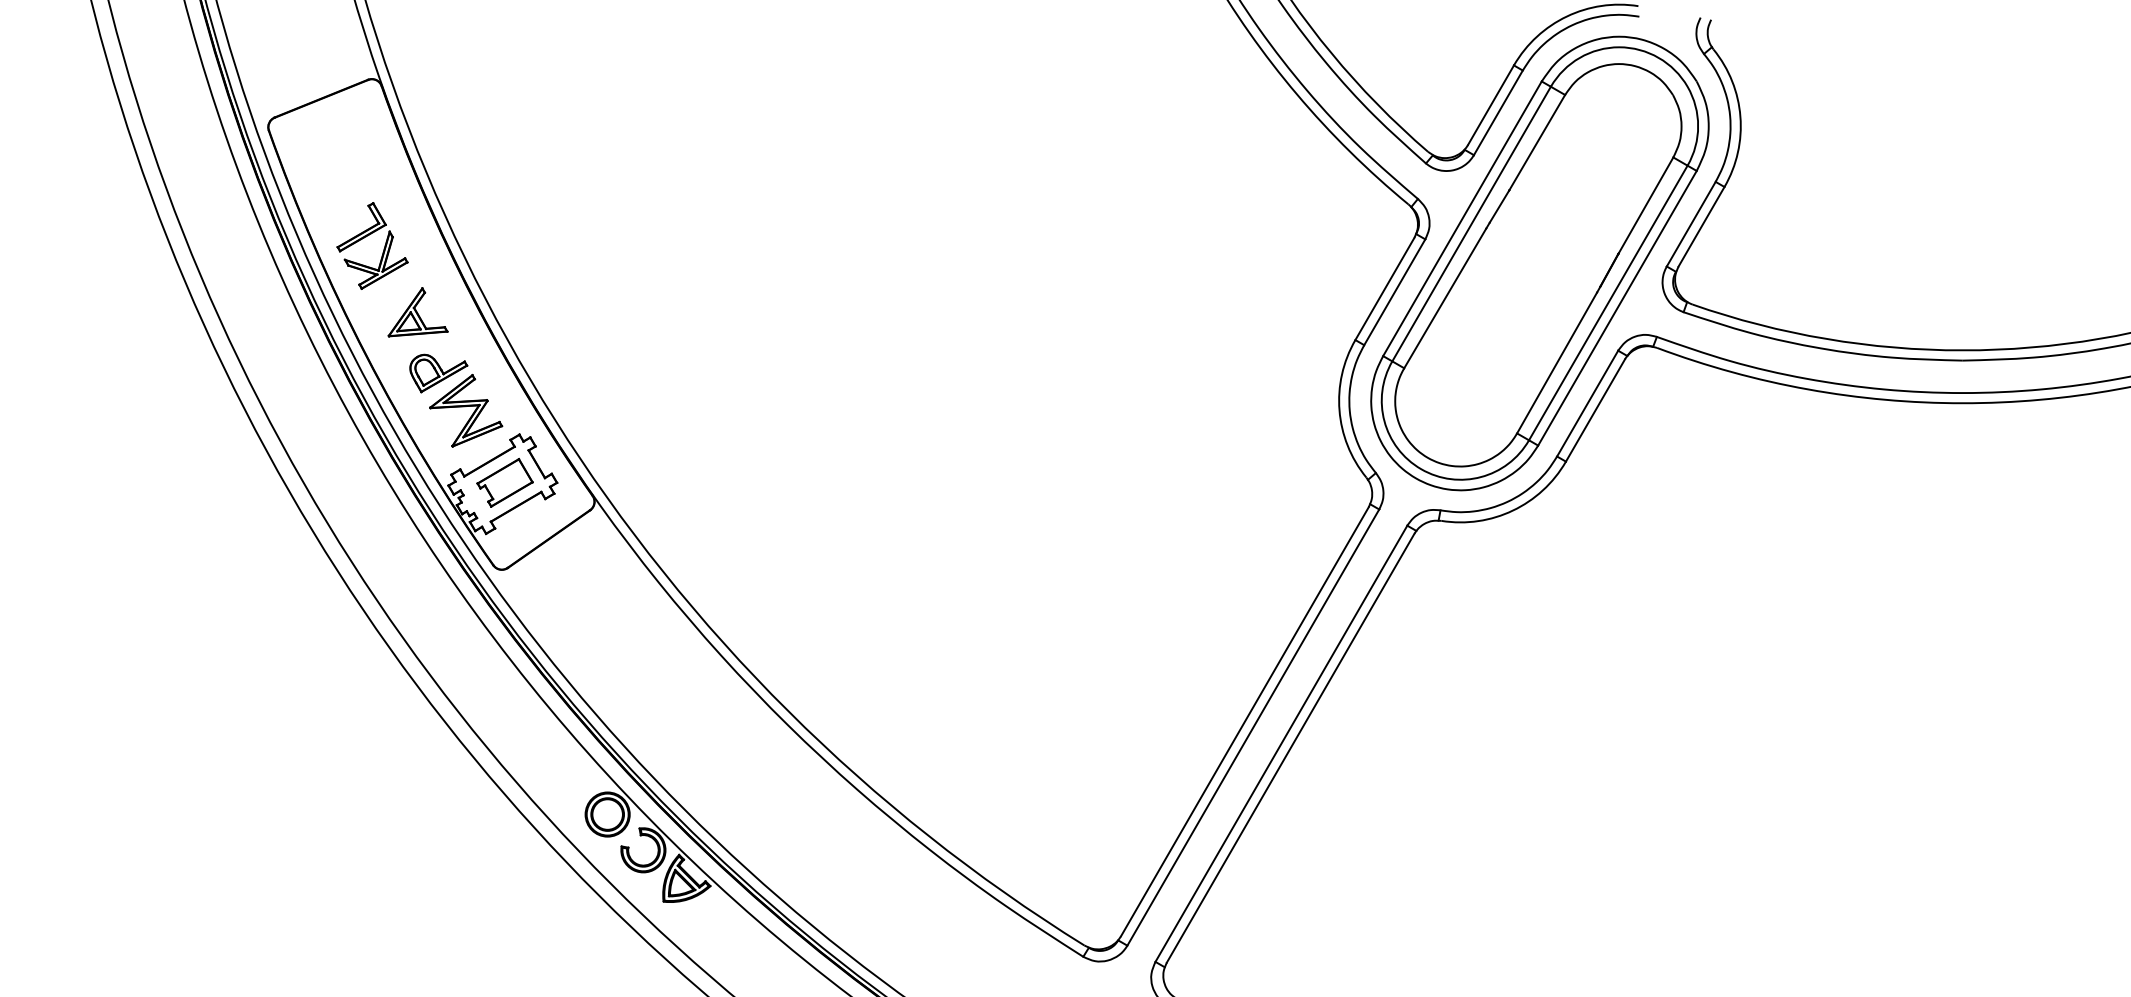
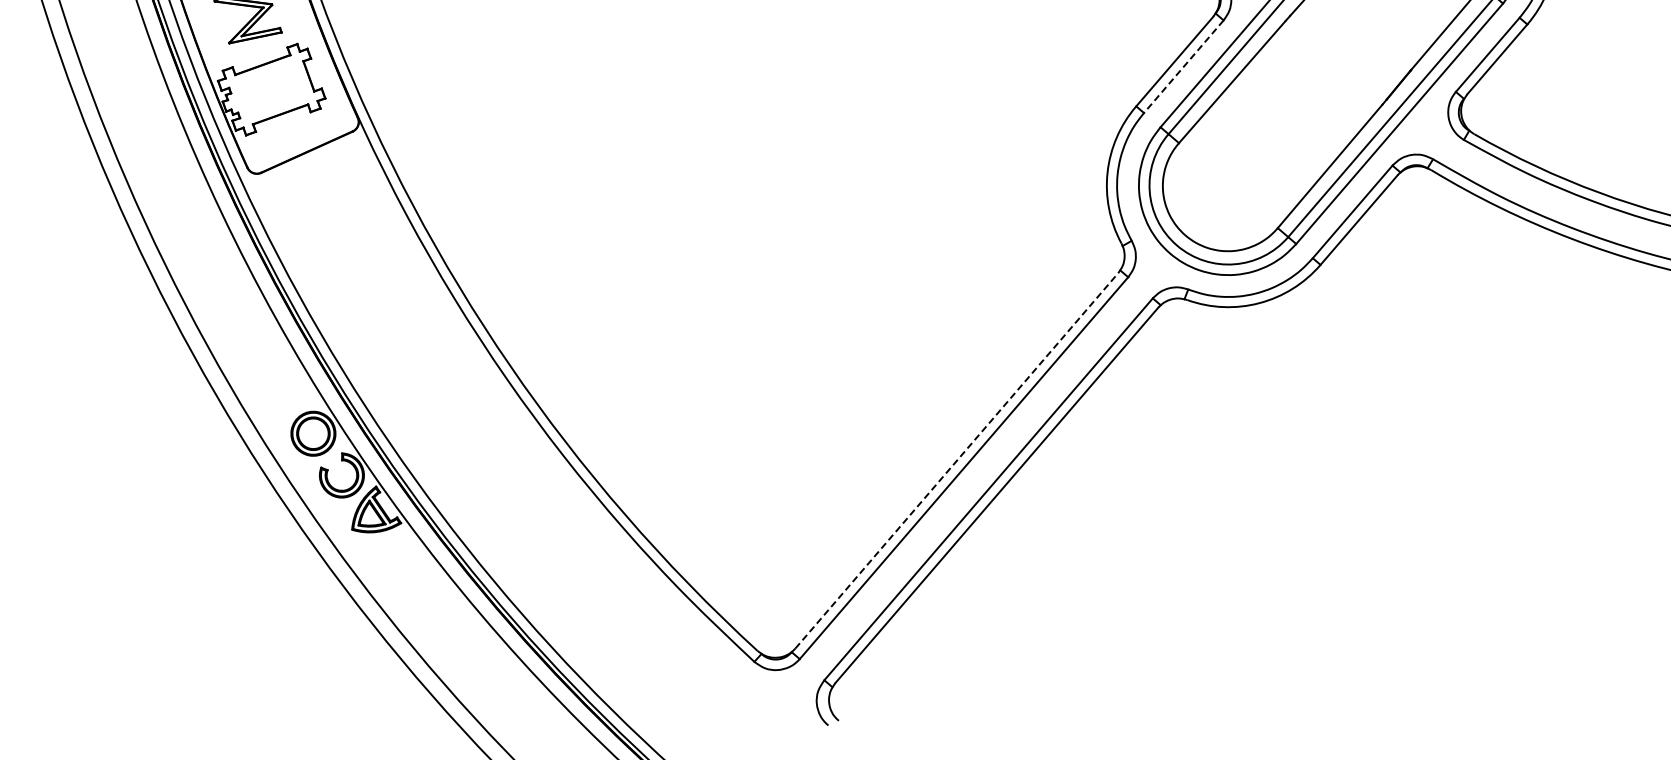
line: (1394, 292) -> (1183, 66), solid -> dashed
part: (504, 482) -> (273, 88), removed
line: (1244, 721) -> (956, 460), solid -> dashed

